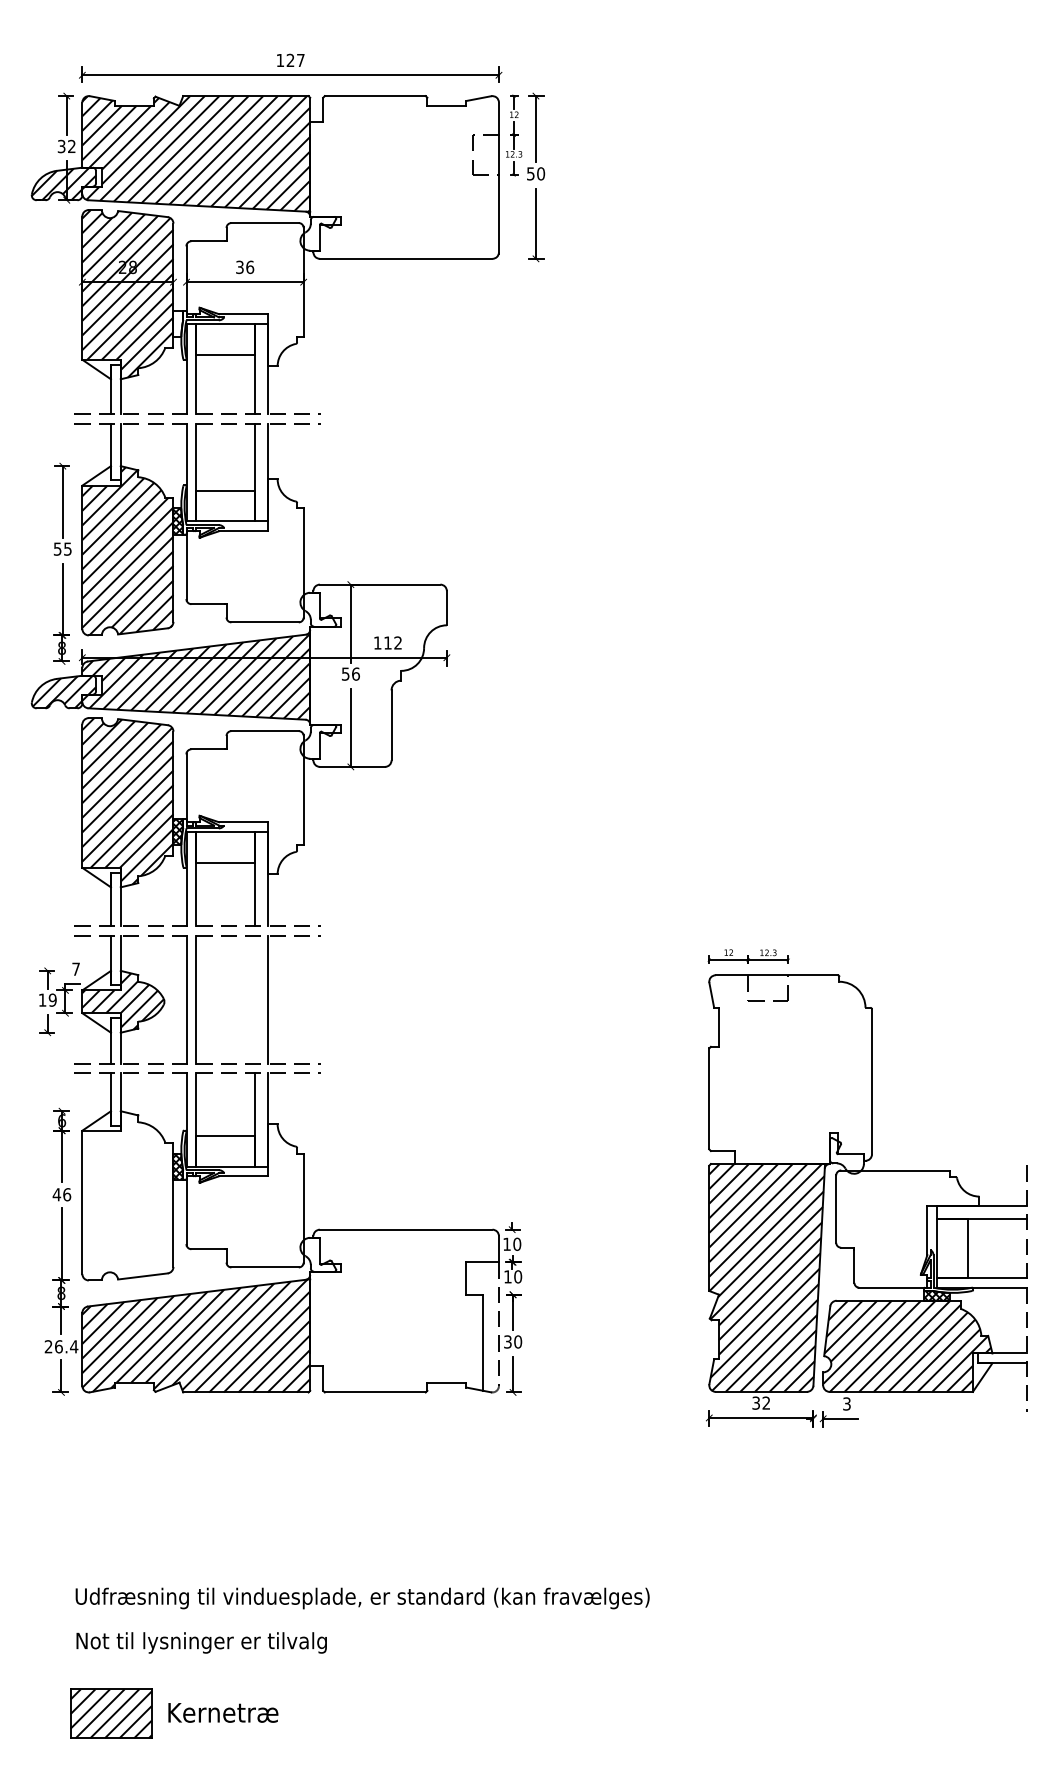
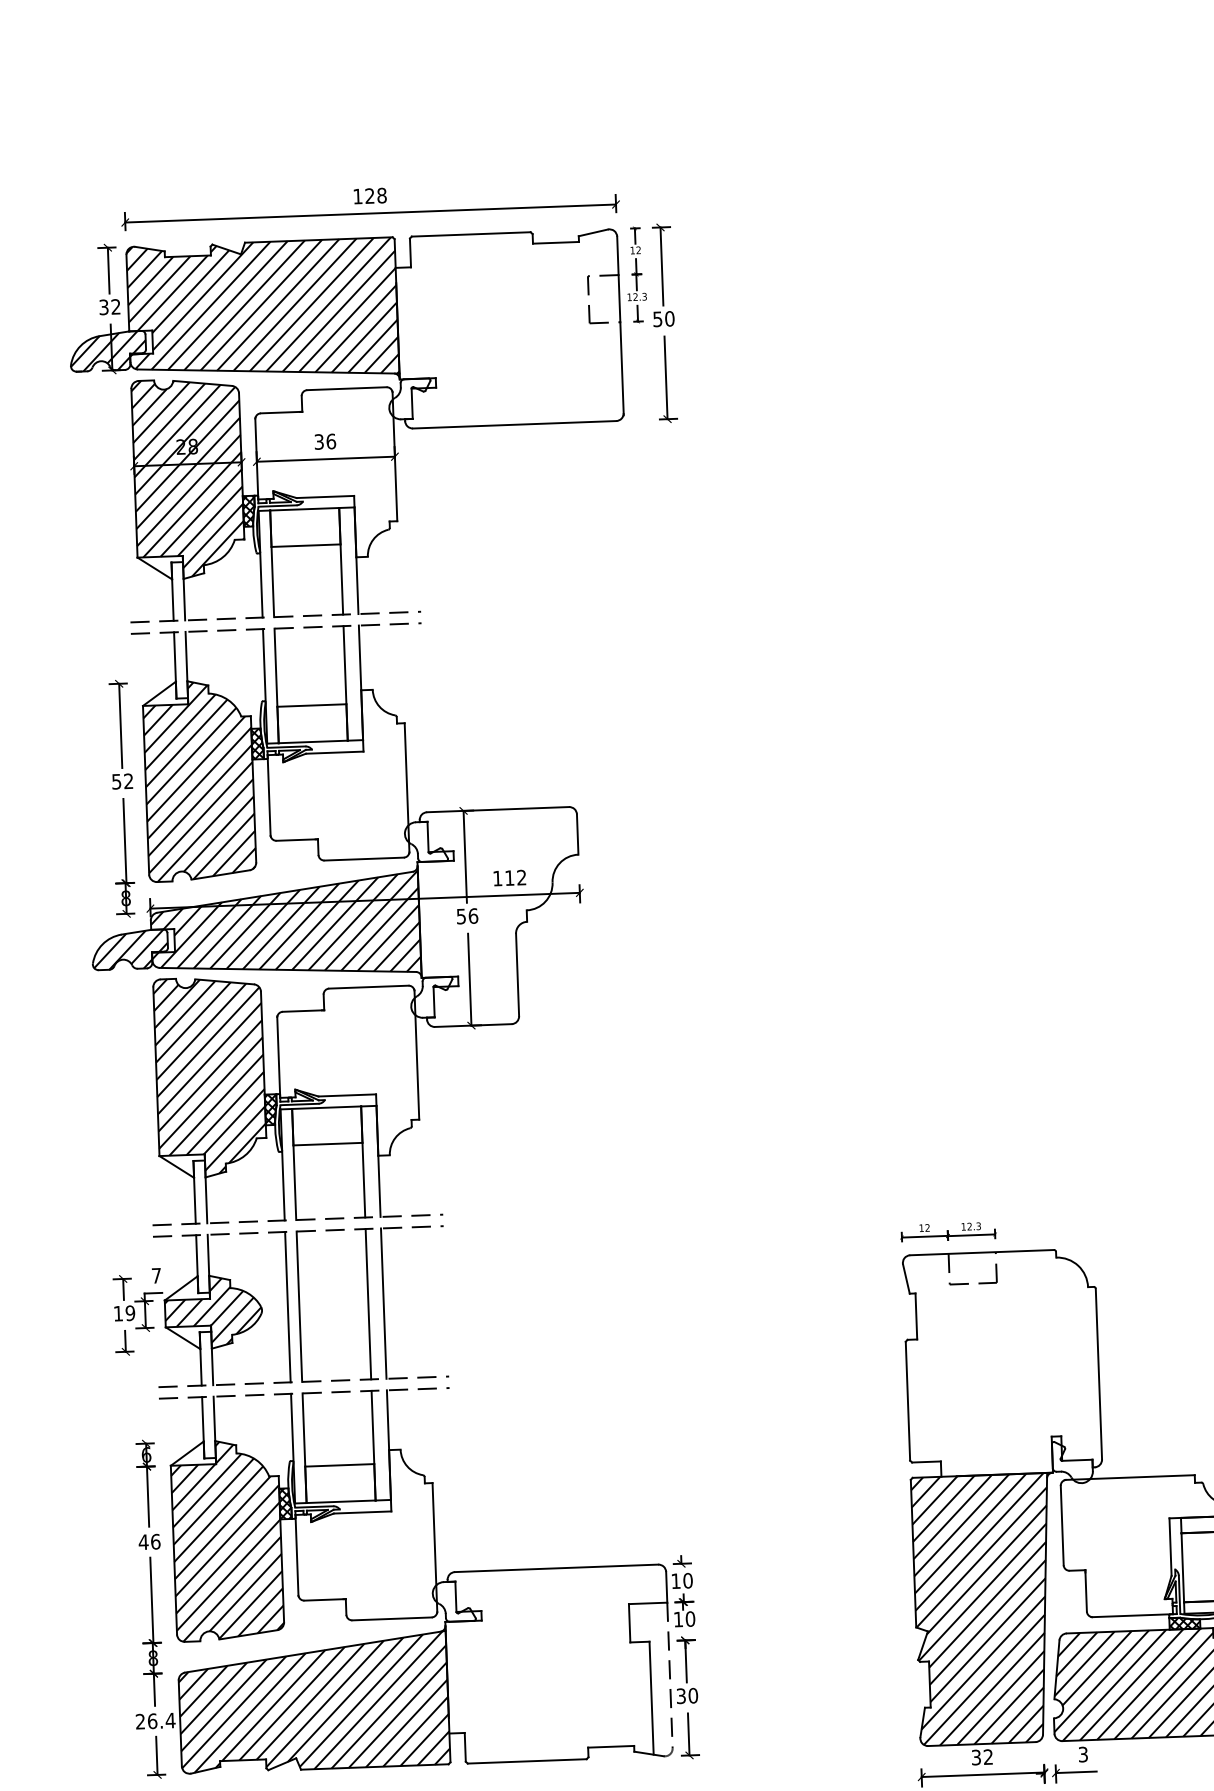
text: (300, 60) -> (381, 195), 127 -> 128
hatch: (178, 323) -> (249, 510), added
text: (67, 548) -> (128, 780), 55 -> 52
line: (254, 999) -> (367, 1303), added
hatch: (127, 1196) -> (226, 1541), added

